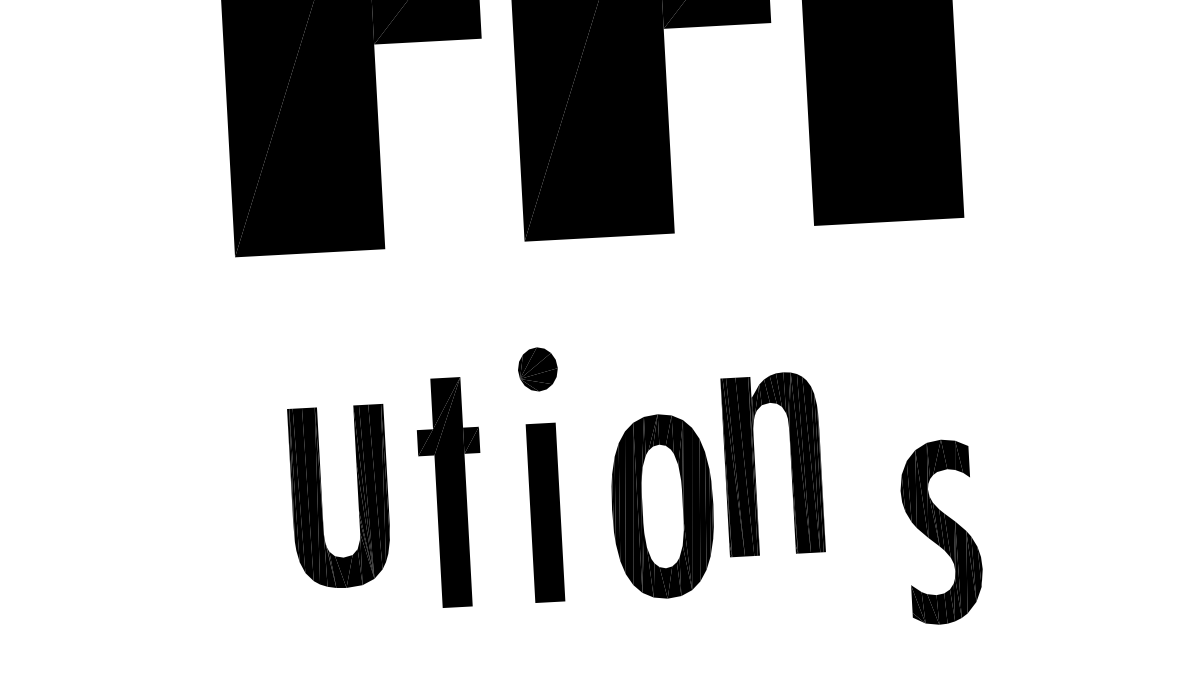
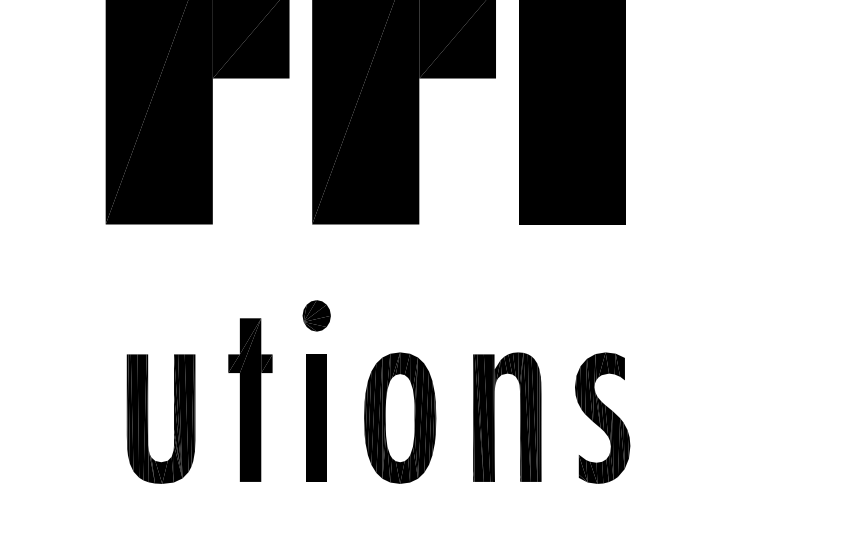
part: (755, 463) -> (494, 416), moved
part: (322, 497) -> (148, 418), moved
part: (941, 531) -> (602, 417), moved

